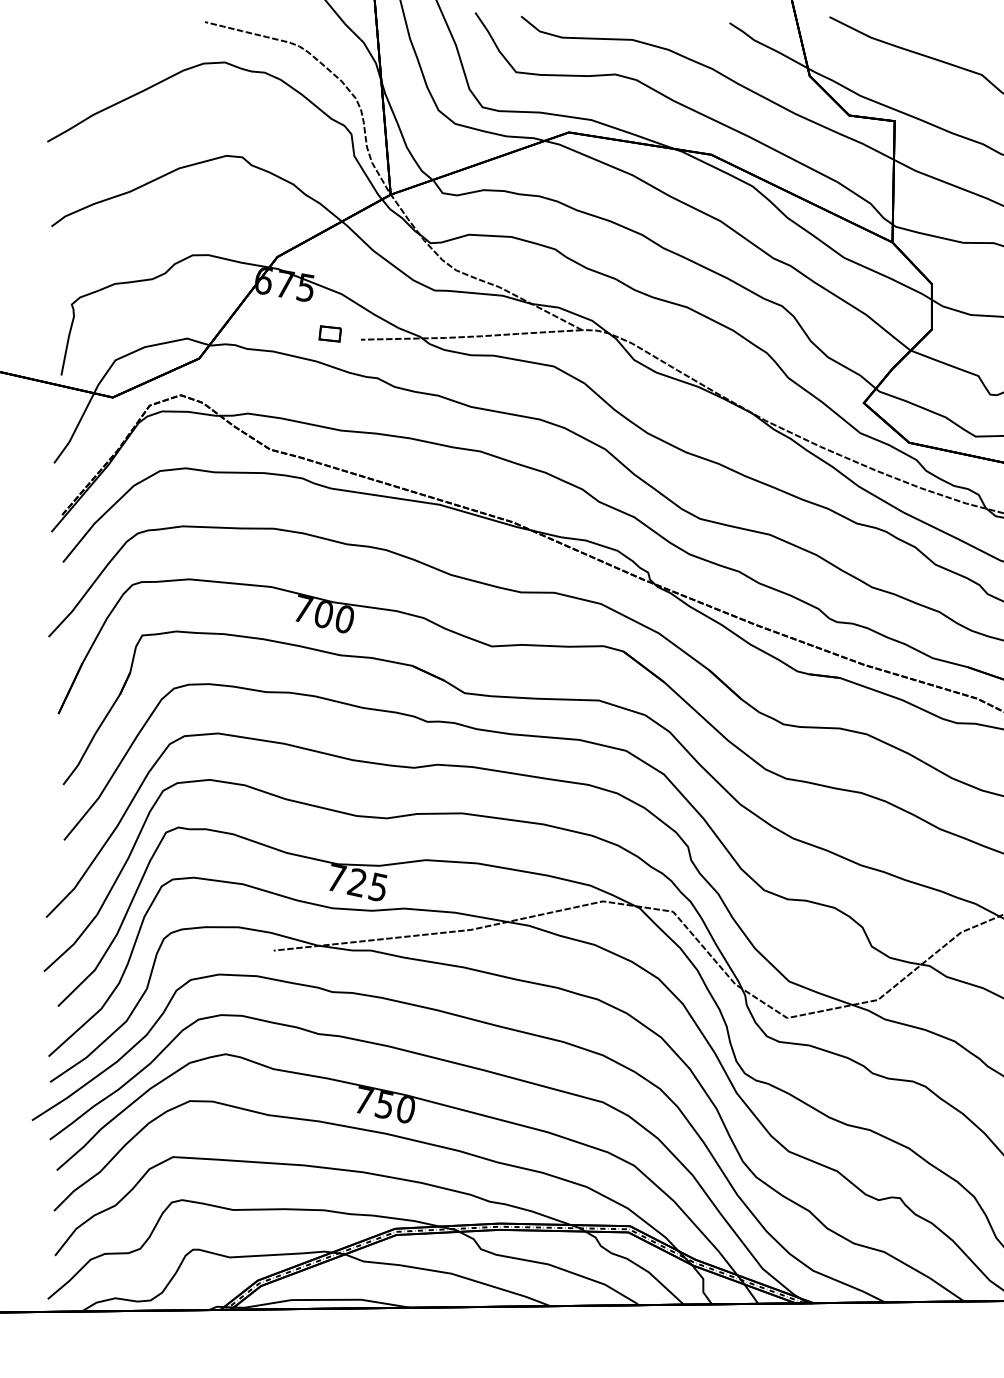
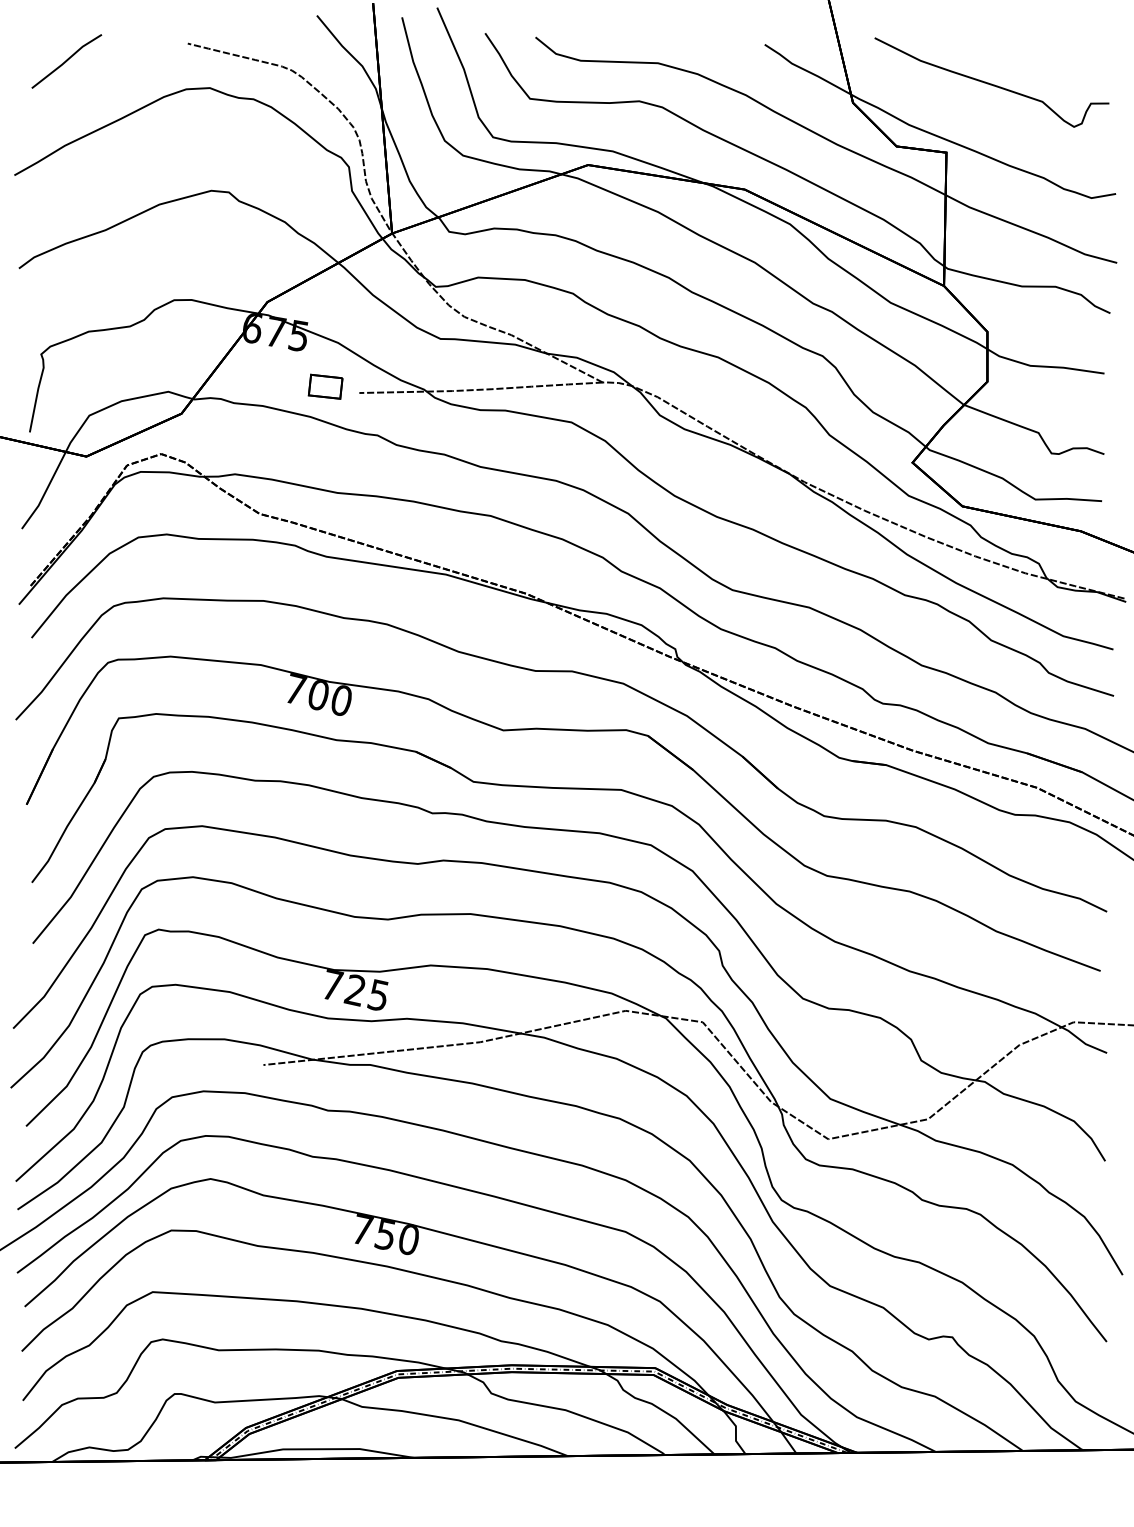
line: (94, 38) -> (66, 61), added
part: (330, 333) -> (325, 386), size x1.43

